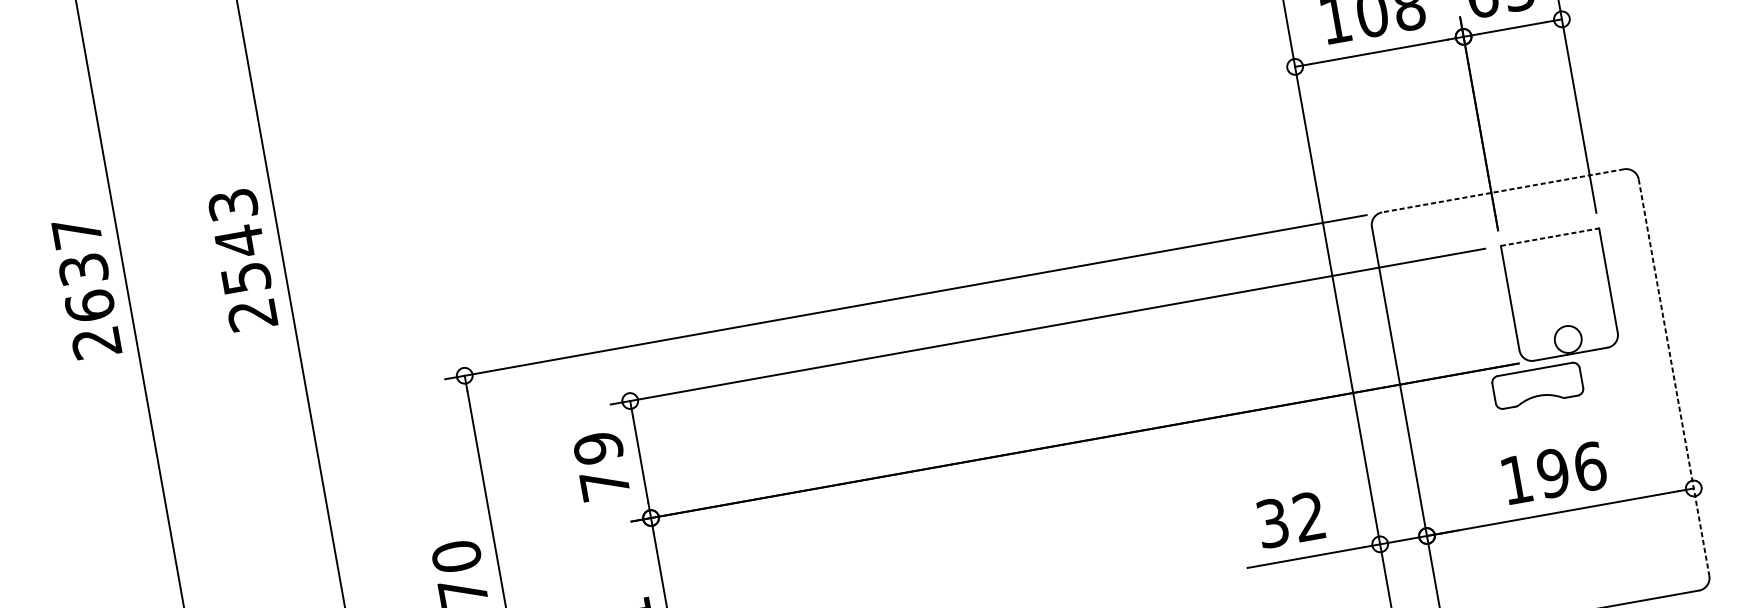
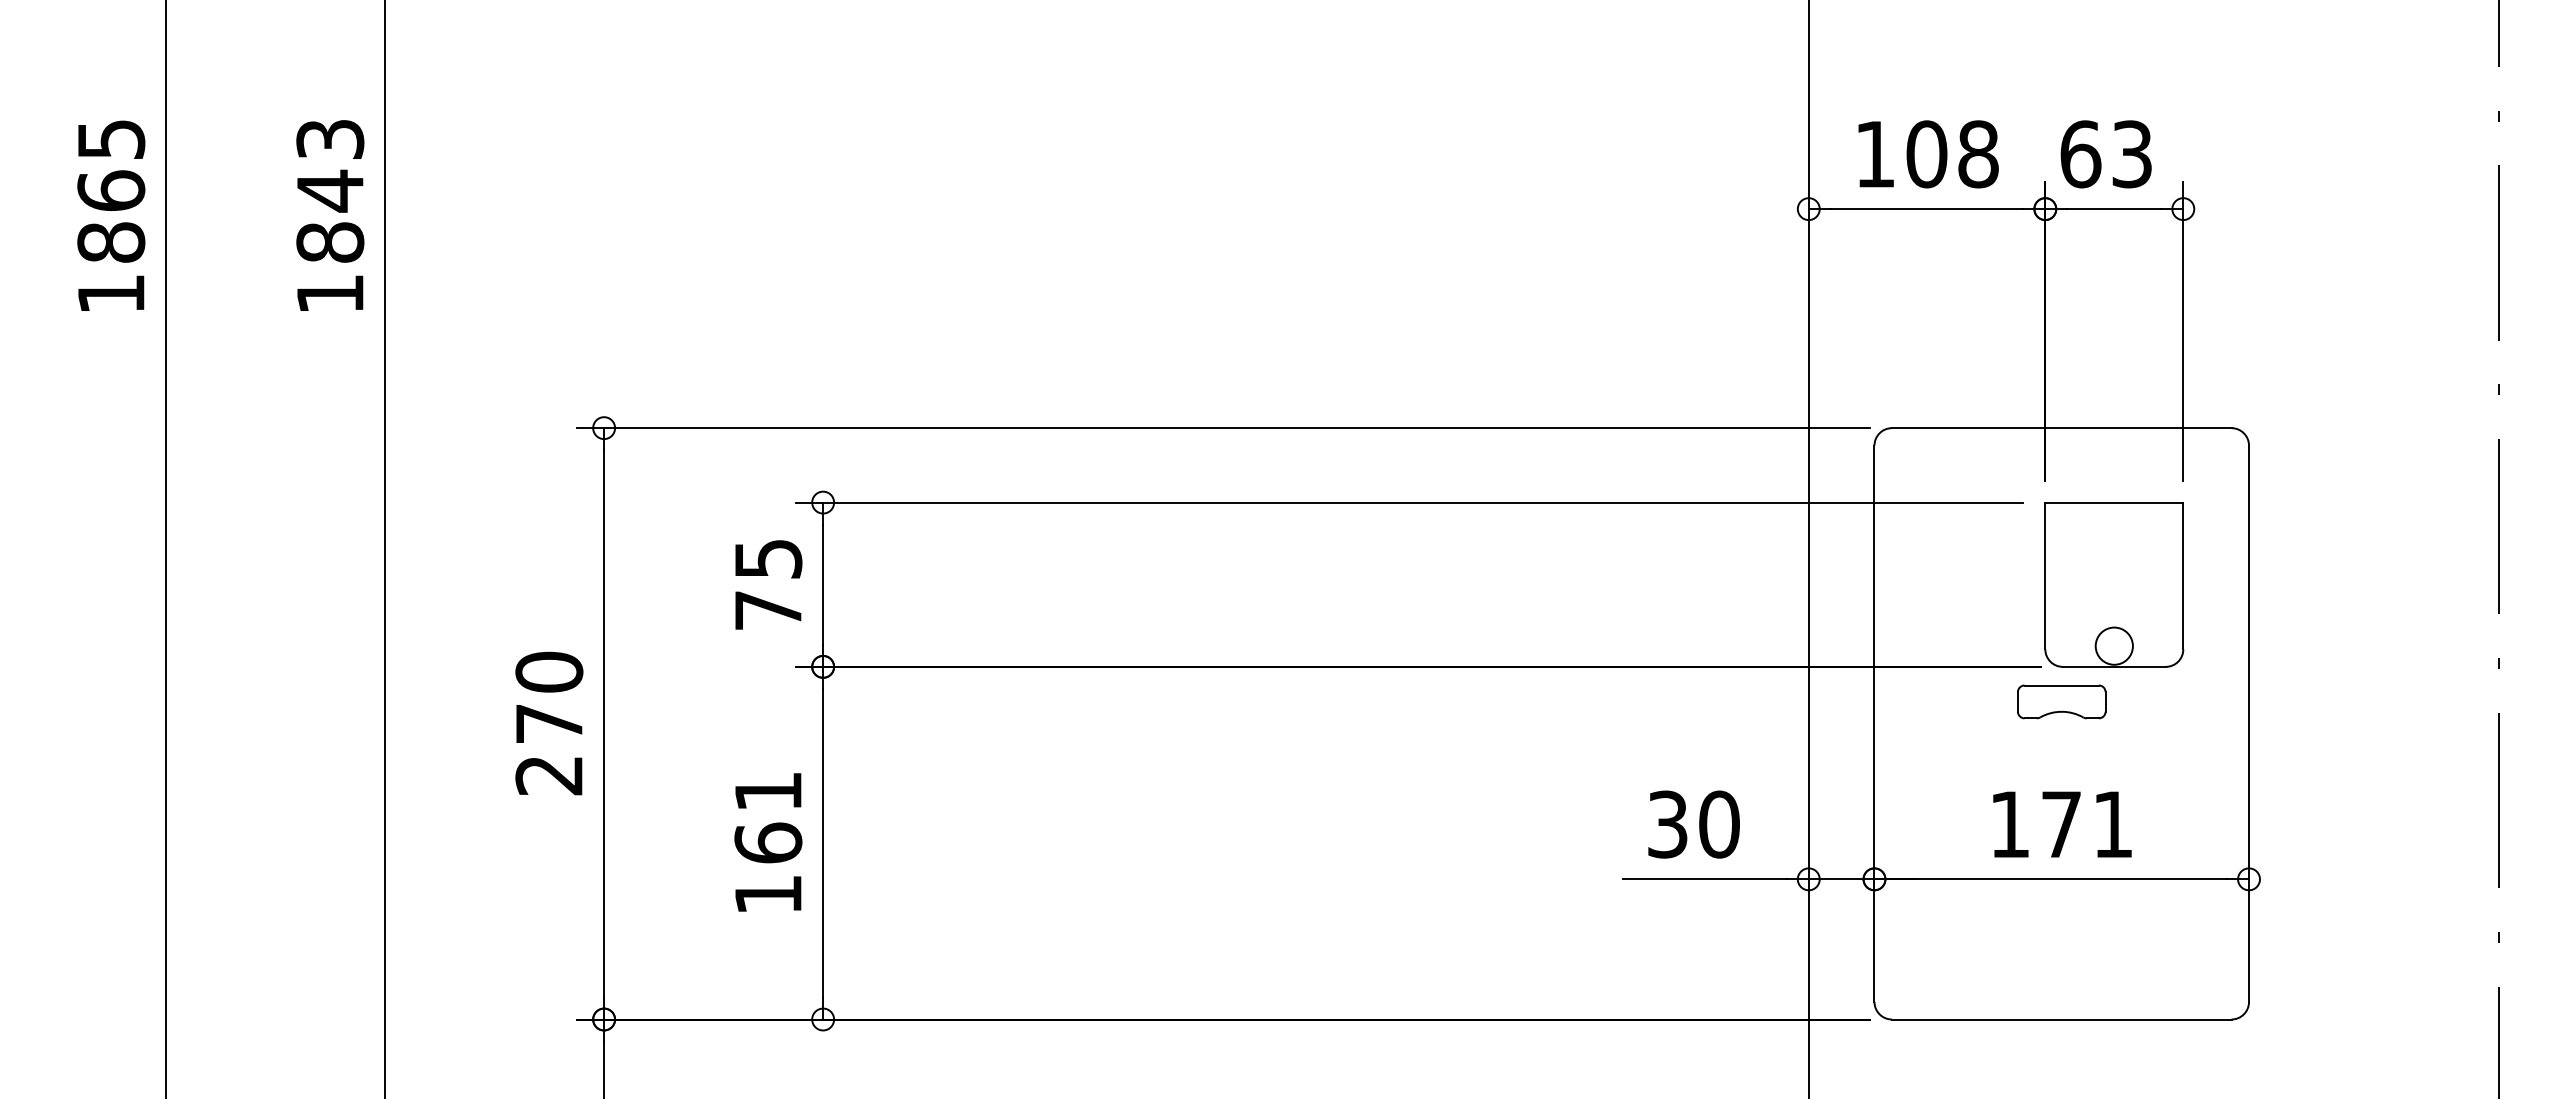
line: (1502, 191) -> (2061, 428), dashed -> solid
line: (1550, 237) -> (2114, 502), dashed -> solid
text: (86, 287) -> (111, 216), 2637 -> 1865
text: (249, 296) -> (330, 267), 2543 -> 1843
line: (1674, 378) -> (2249, 724), dashed -> solid
part: (1537, 385) -> (2061, 701), size x0.71
text: (598, 447) -> (768, 558), 79 -> 75
text: (1571, 469) -> (2087, 824), 196 -> 171
text: (1309, 516) -> (1719, 824), 32 -> 30

